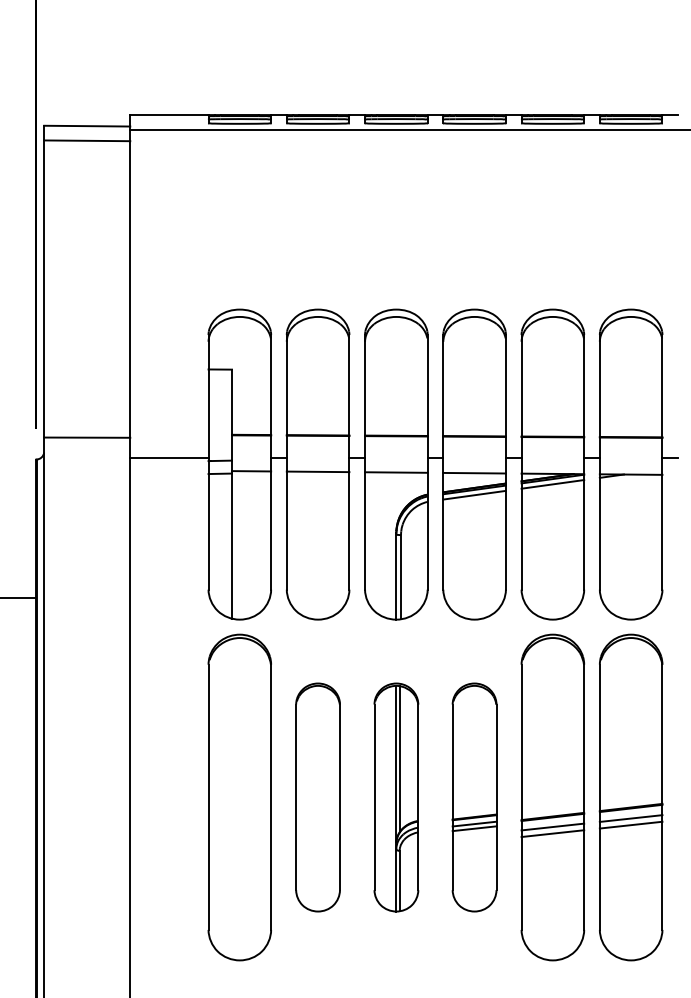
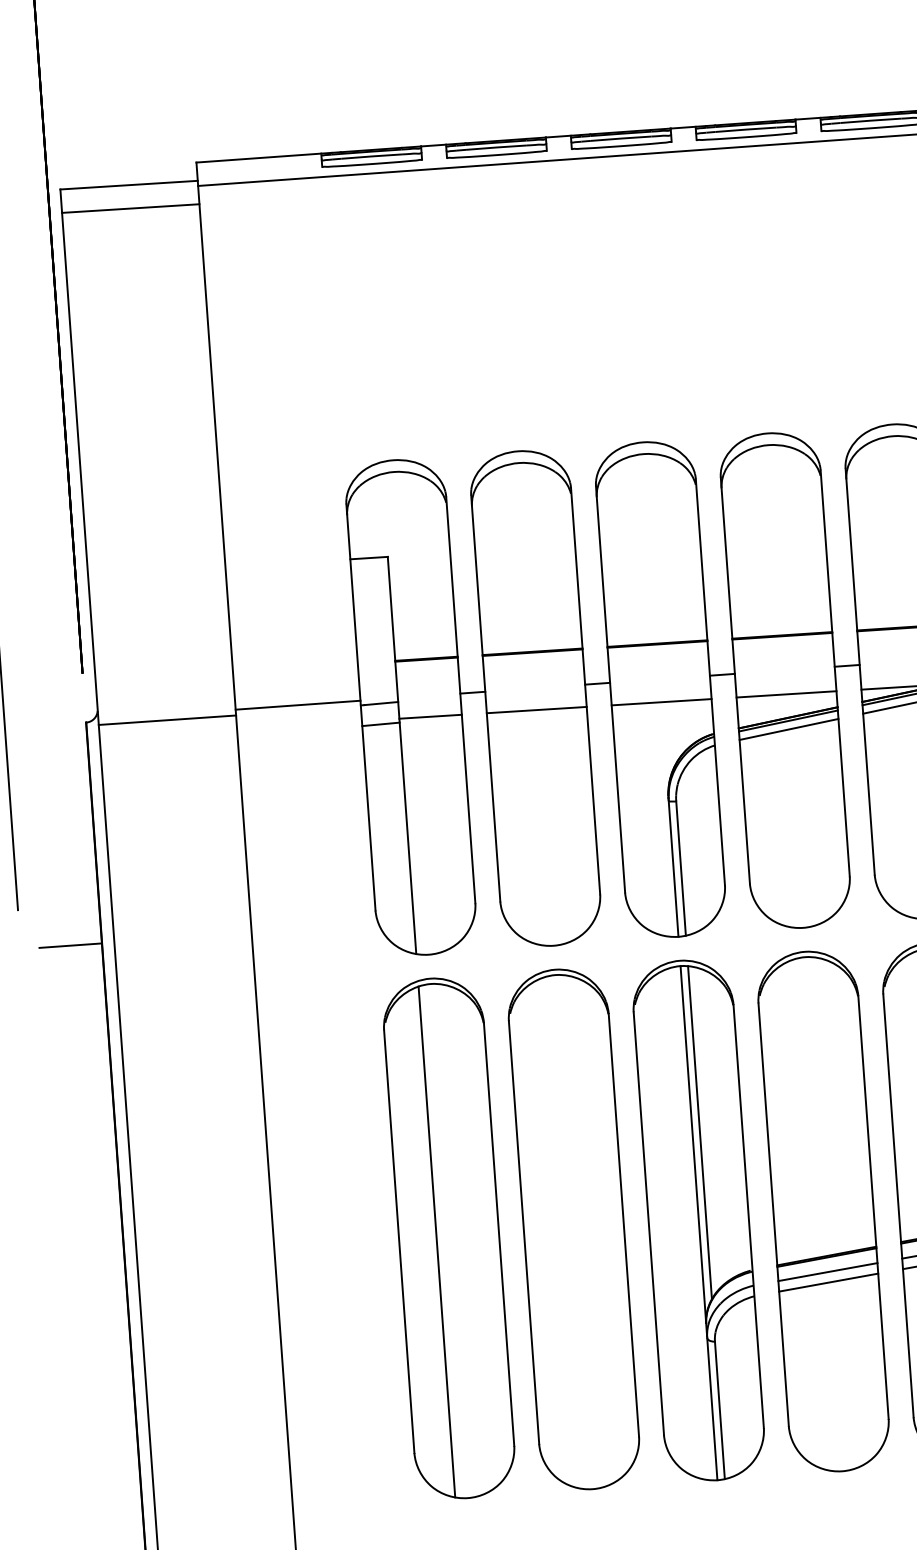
line: (87, 437) -> (167, 719), moved
part: (317, 797) -> (573, 1229), size x1.43
part: (396, 797) -> (699, 1220), size x1.43
part: (474, 797) -> (823, 1211), size x1.43
line: (232, 799) -> (437, 1242), added

